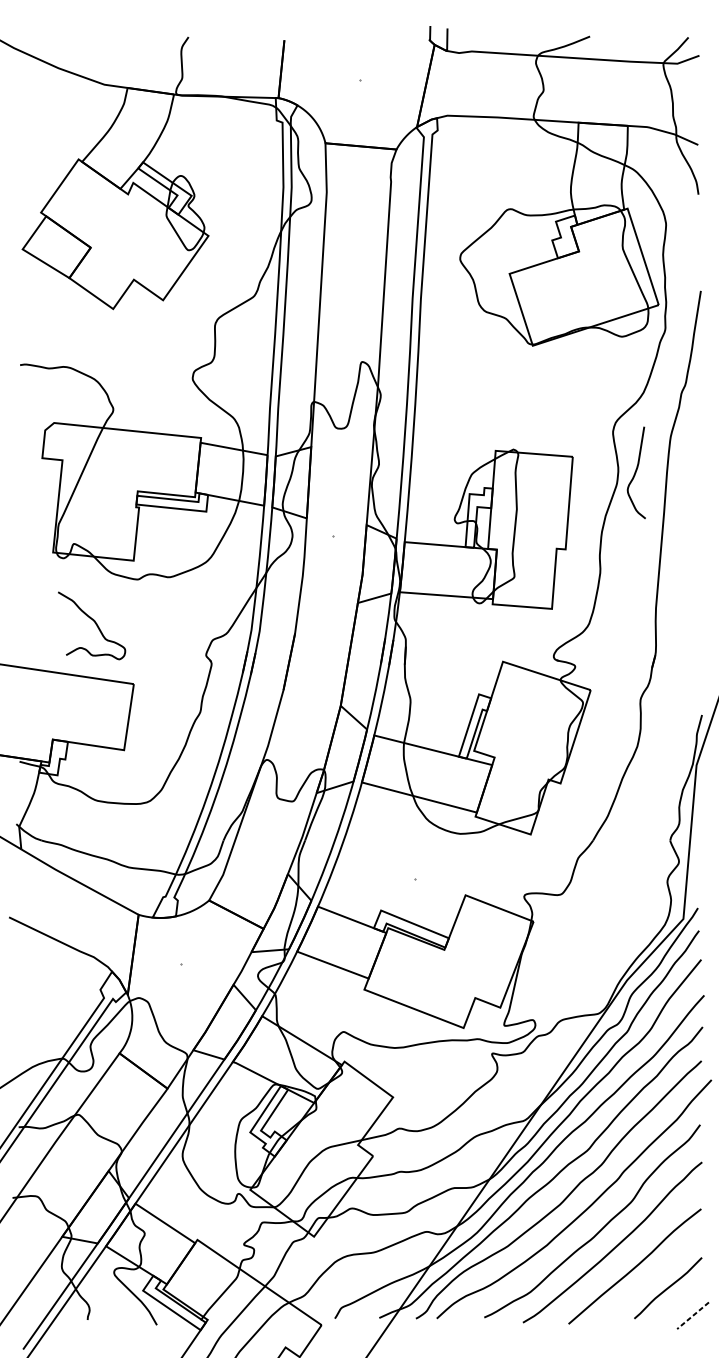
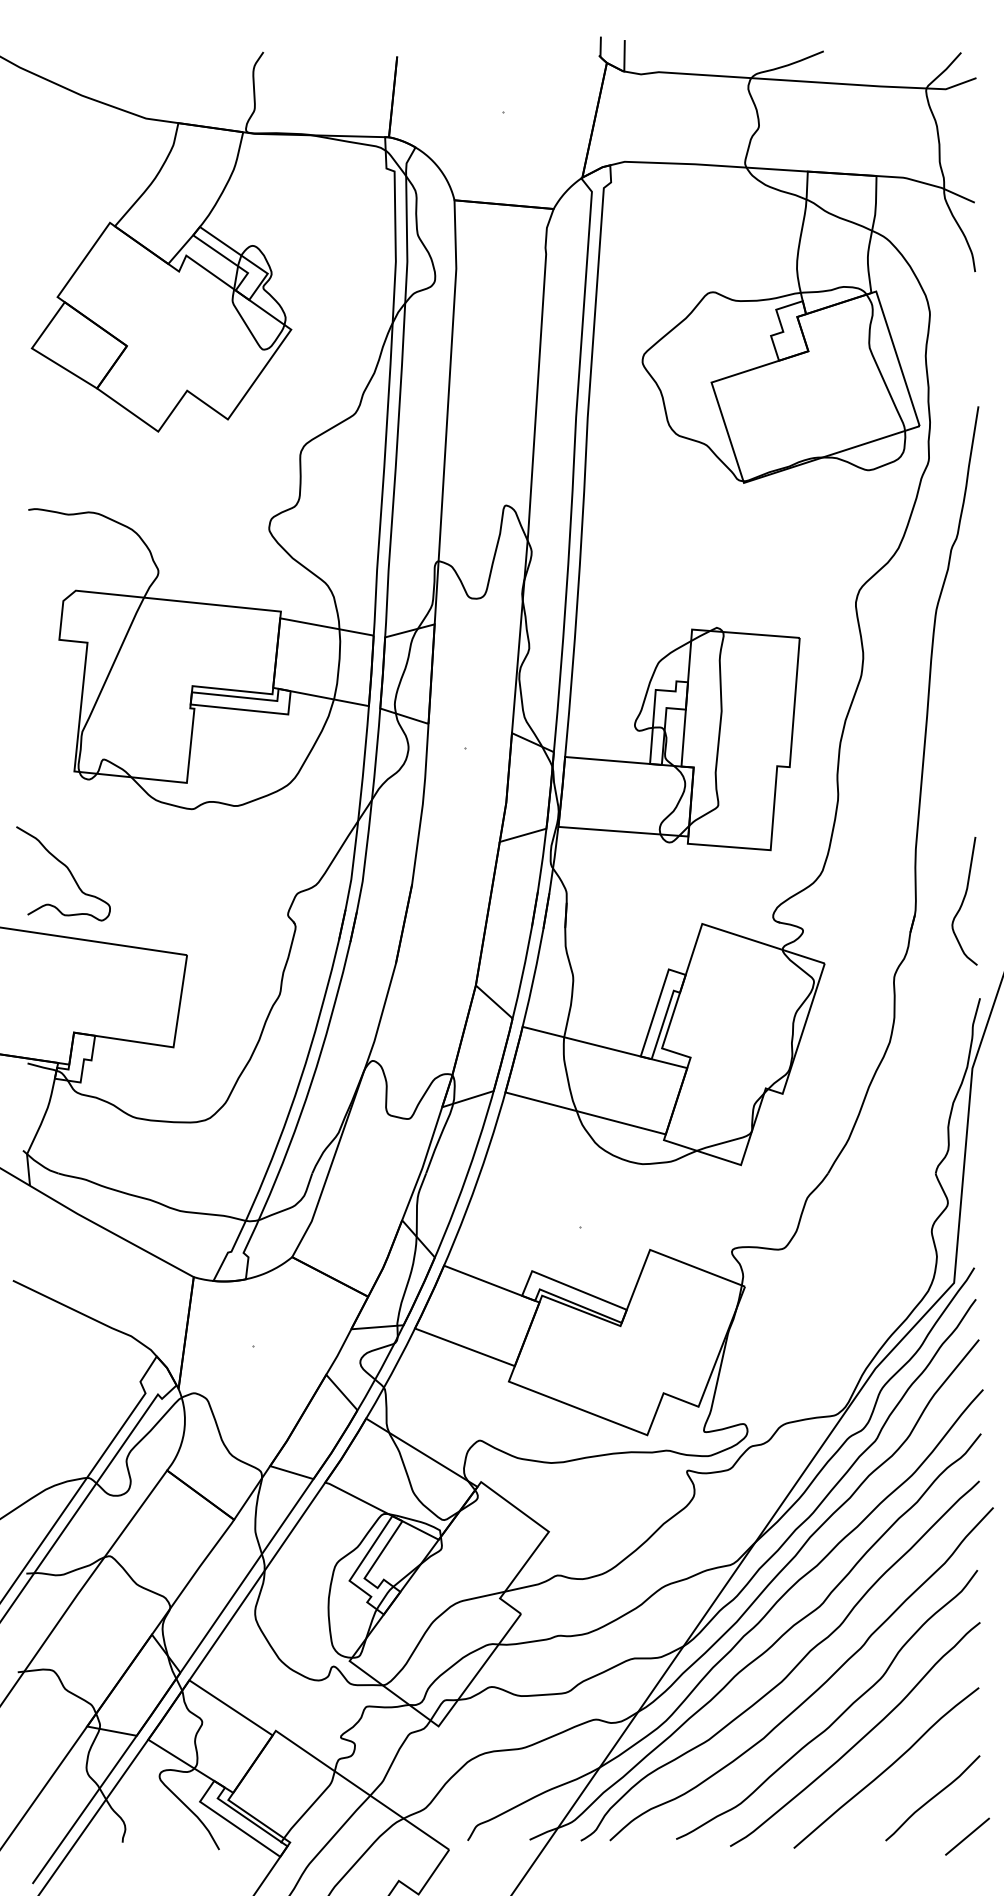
curve: (636, 472) -> (964, 900), moved
curve: (95, 624) -> (68, 871), moved
line: (693, 1315) -> (967, 1836), dashed -> solid

